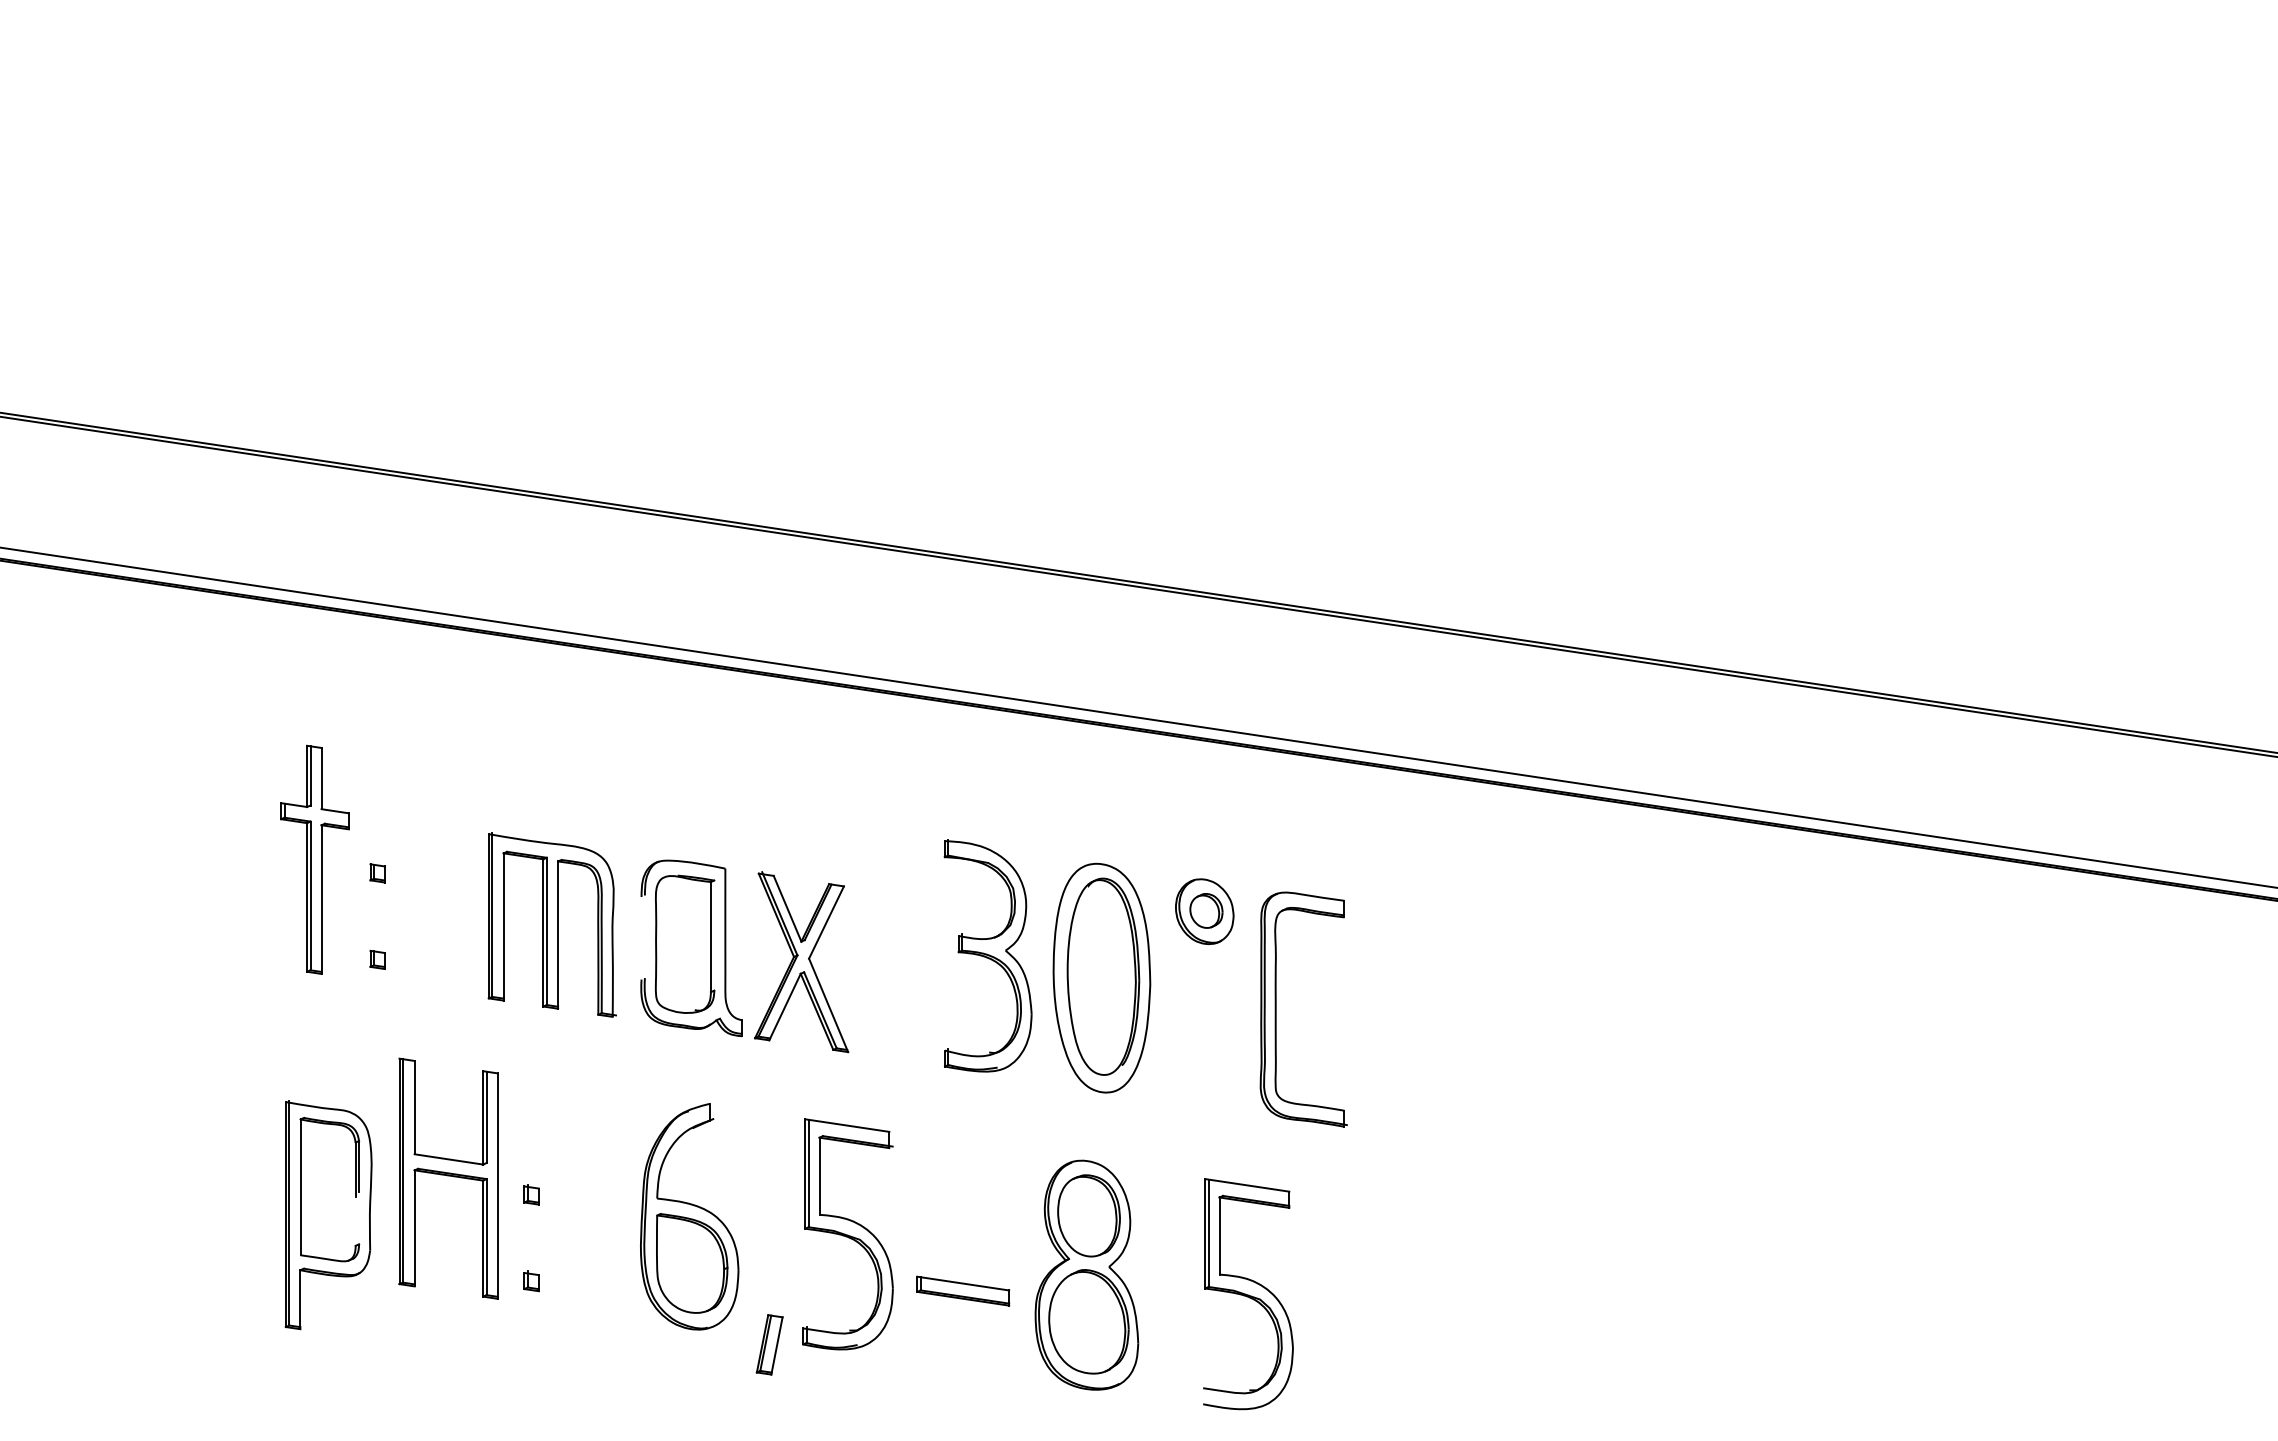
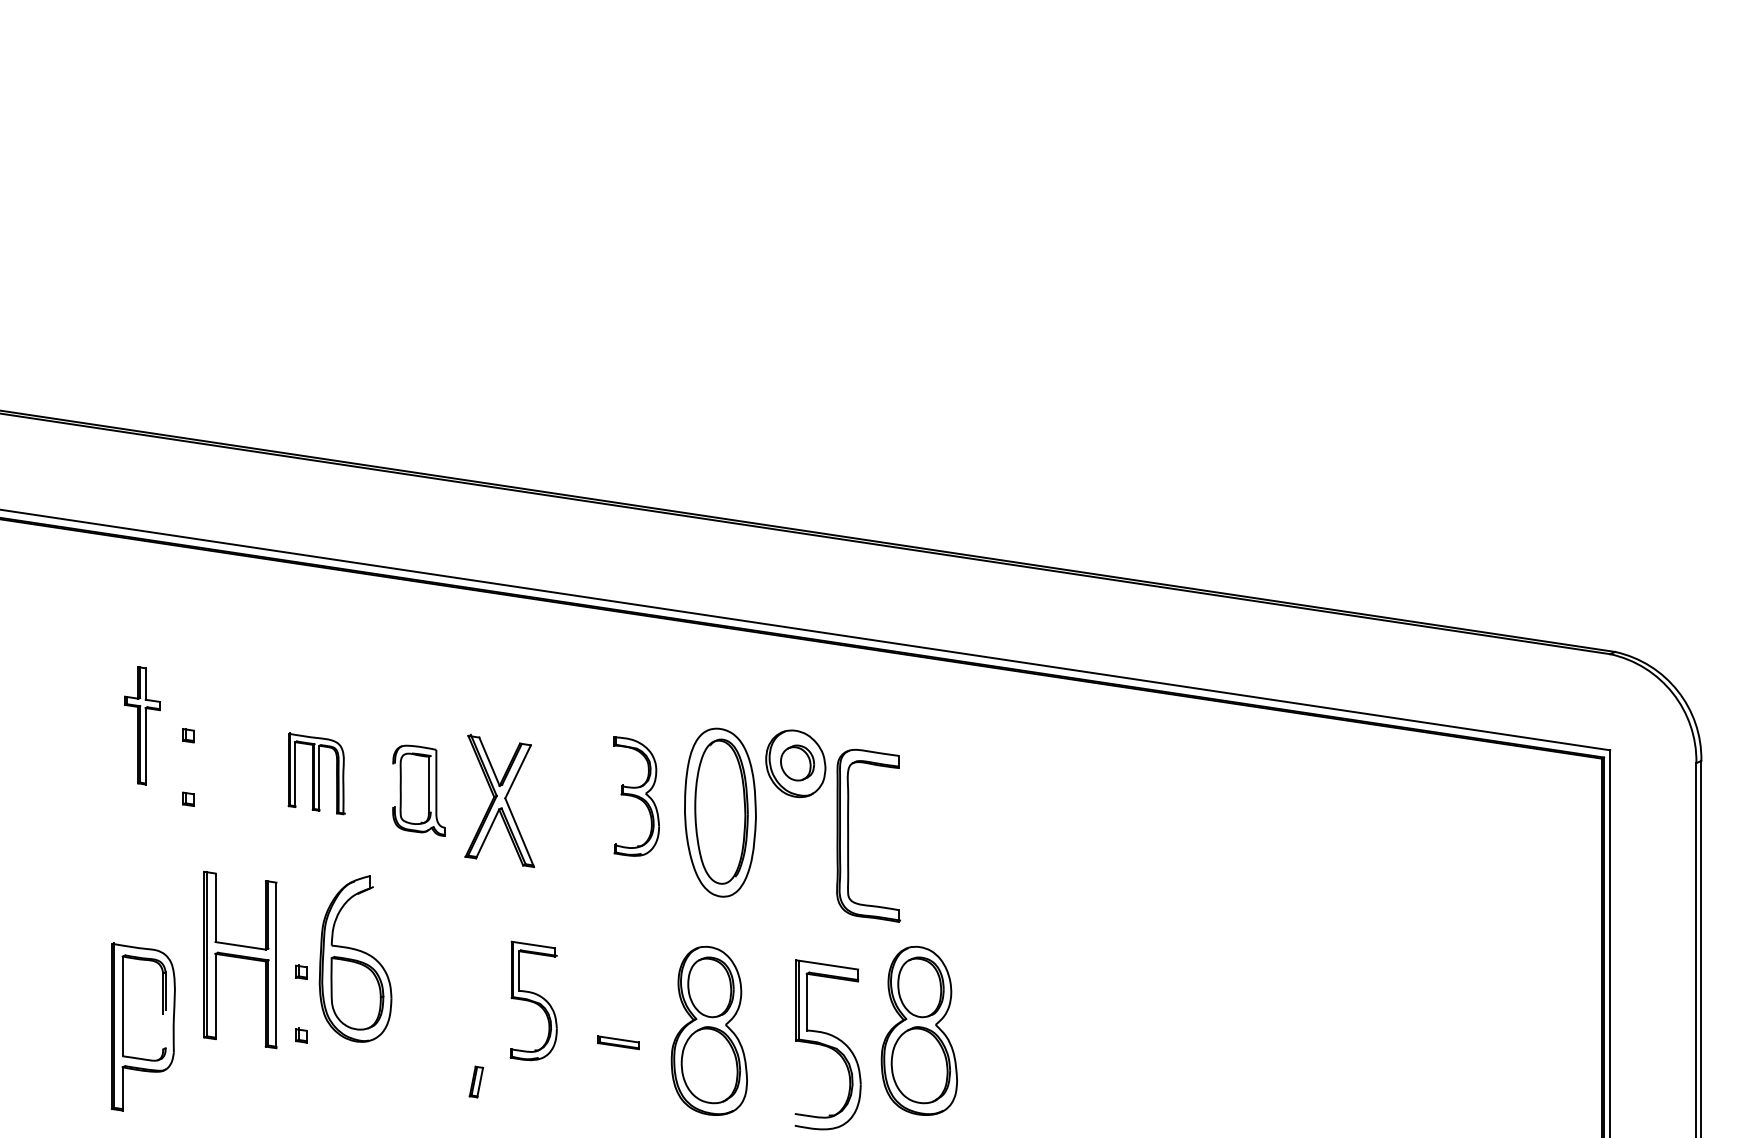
part: (315, 859) -> (142, 725), size x0.7
part: (1205, 911) -> (796, 763), size x1.4
part: (552, 924) -> (316, 773), size x0.6
part: (690, 947) -> (418, 790), size x0.7
part: (987, 956) -> (636, 796), size x0.7
part: (327, 1214) -> (142, 1026), moved
part: (689, 1216) -> (355, 958), moved
part: (847, 1233) -> (533, 1000), size x0.7
part: (1371, 1274) -> (918, 1030), added
part: (963, 1290) -> (618, 1042), size x0.6
part: (769, 1344) -> (476, 1081), size x0.7

